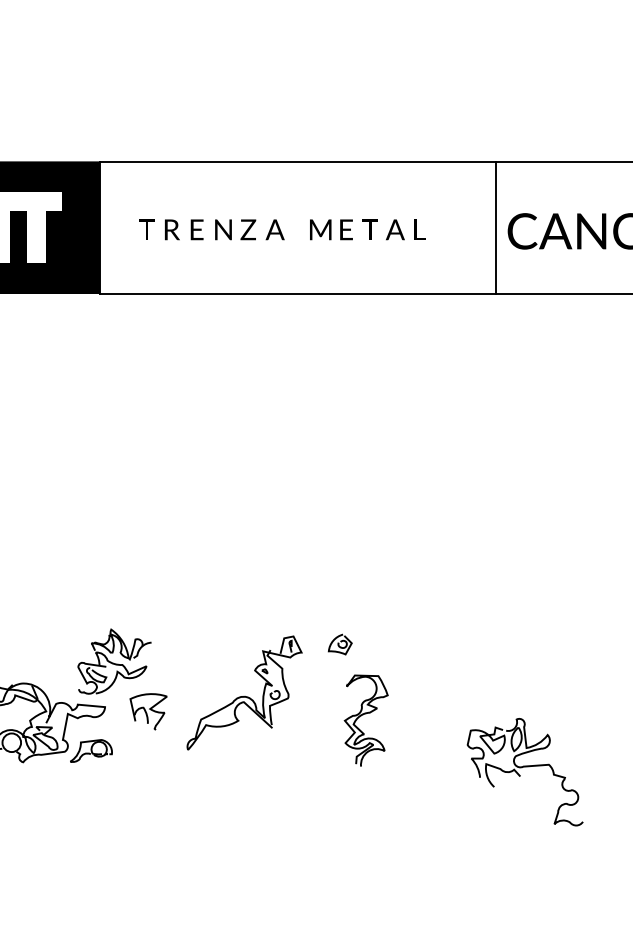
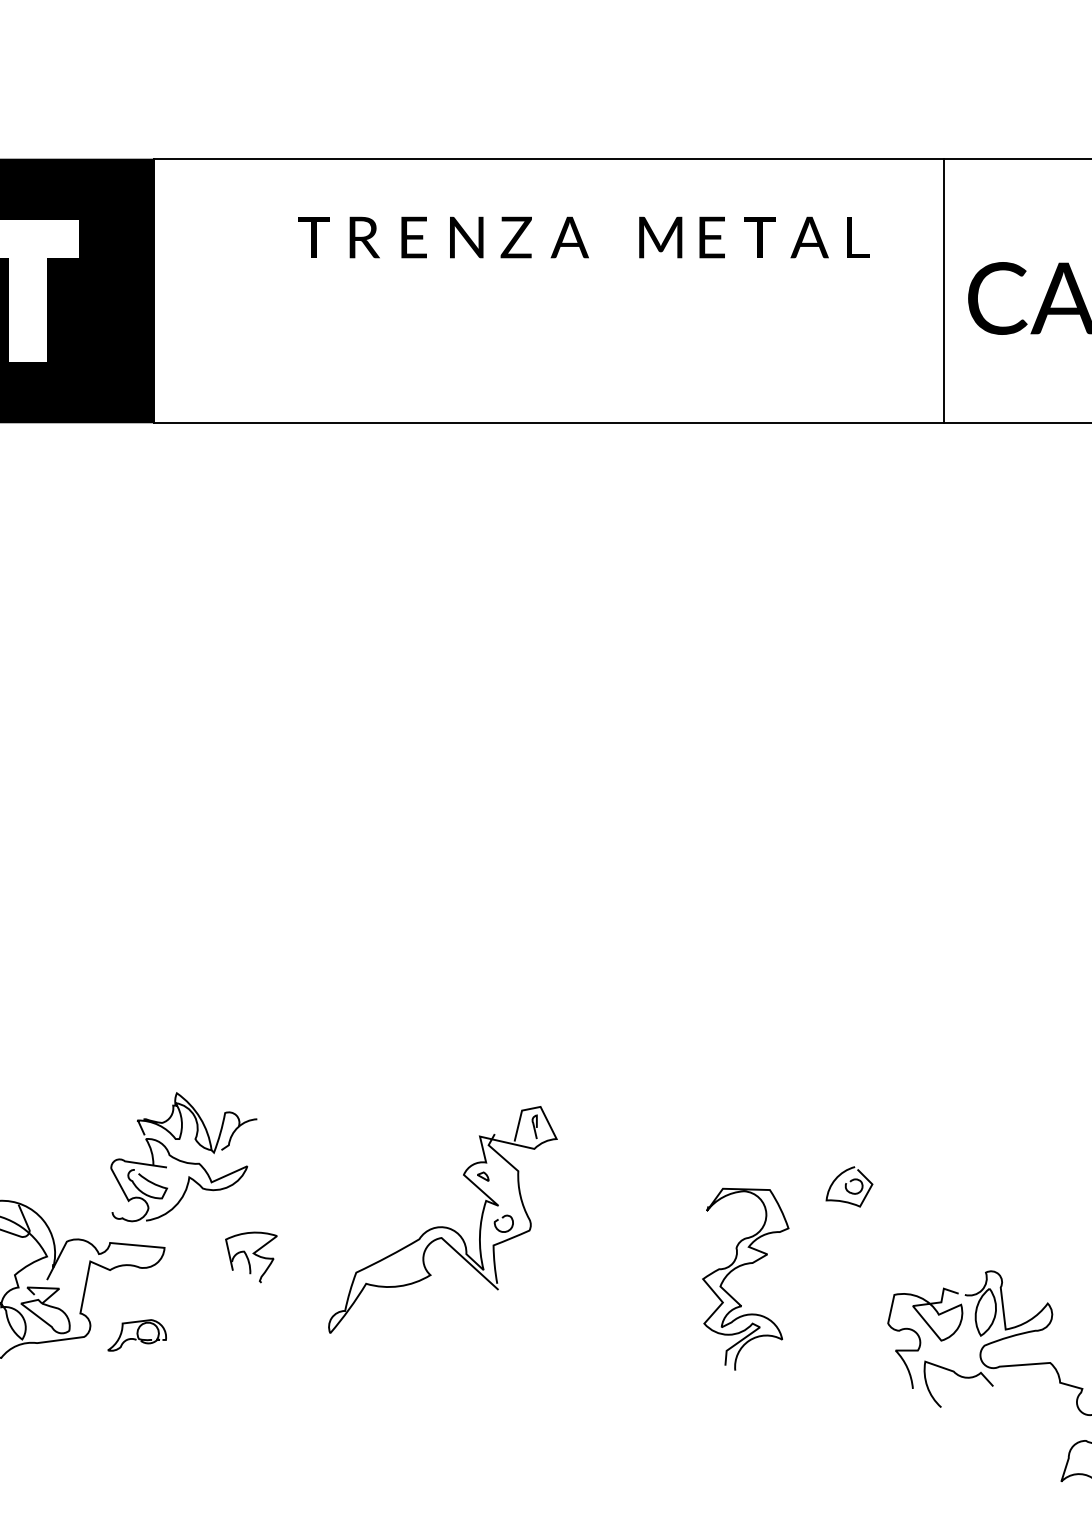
text: (282, 229) -> (584, 236), moved
part: (339, 644) -> (847, 1186), moved
part: (148, 711) -> (251, 1256), size x0.7
part: (365, 720) -> (744, 1278), moved
part: (91, 750) -> (137, 1334), size x0.7

